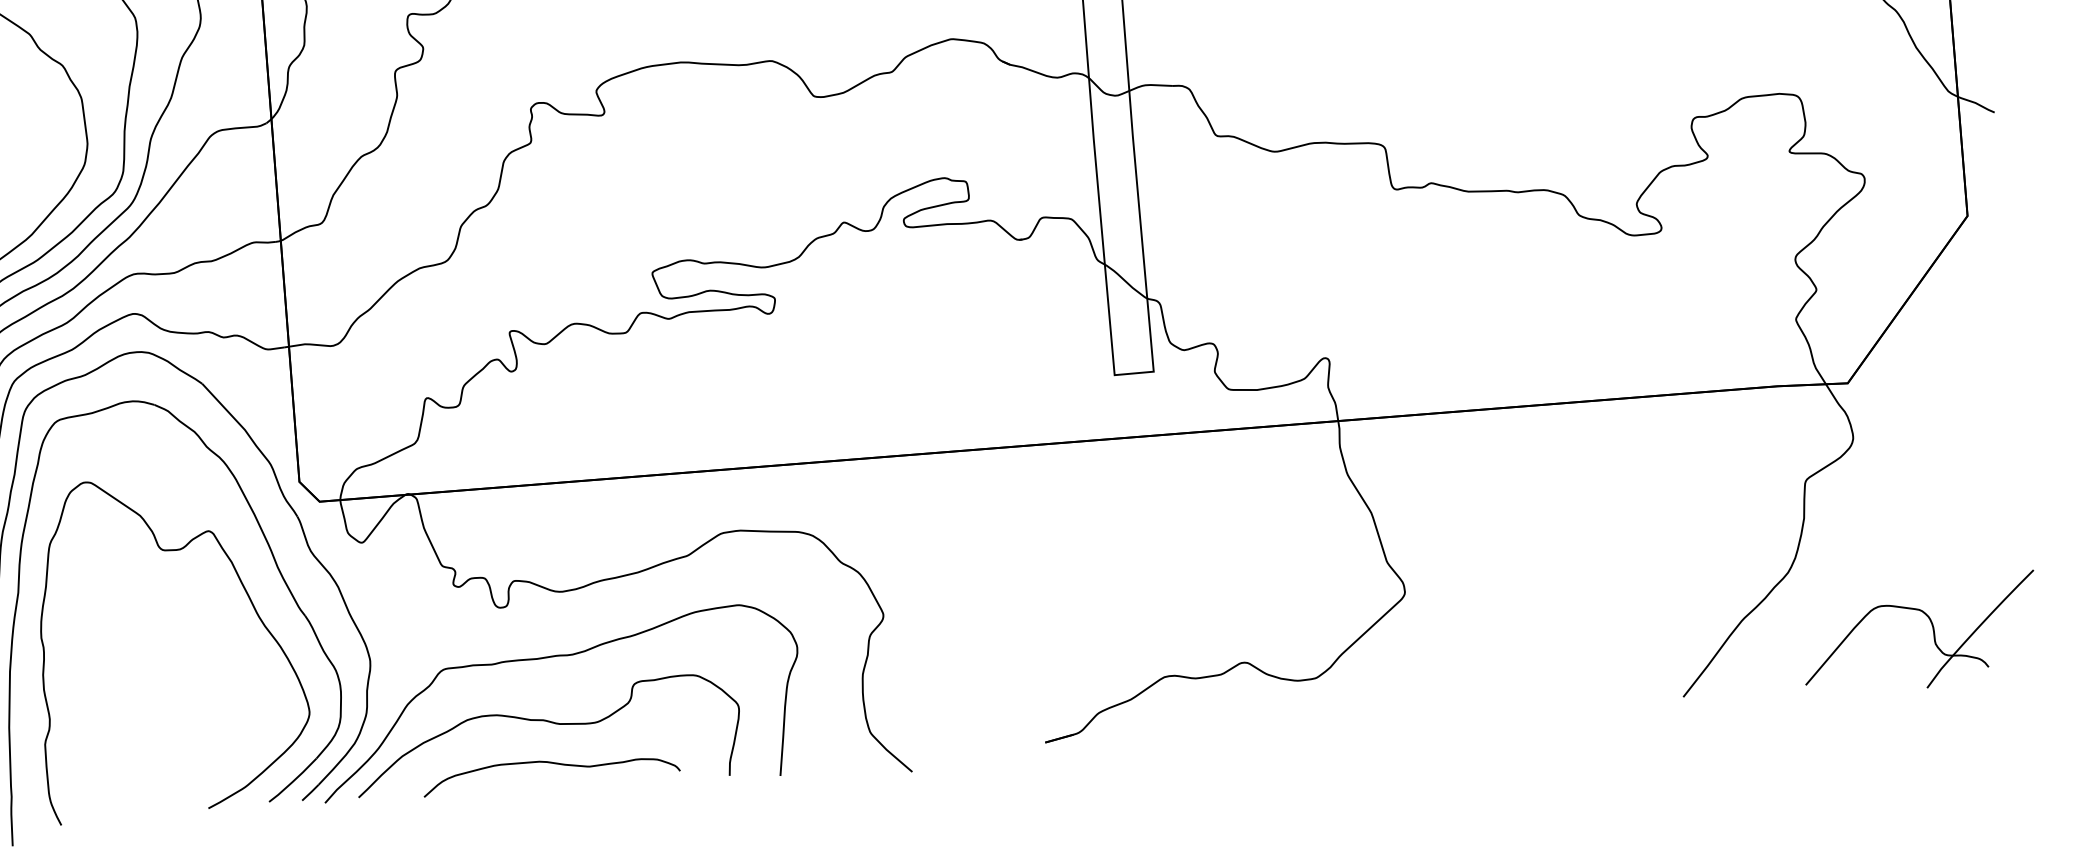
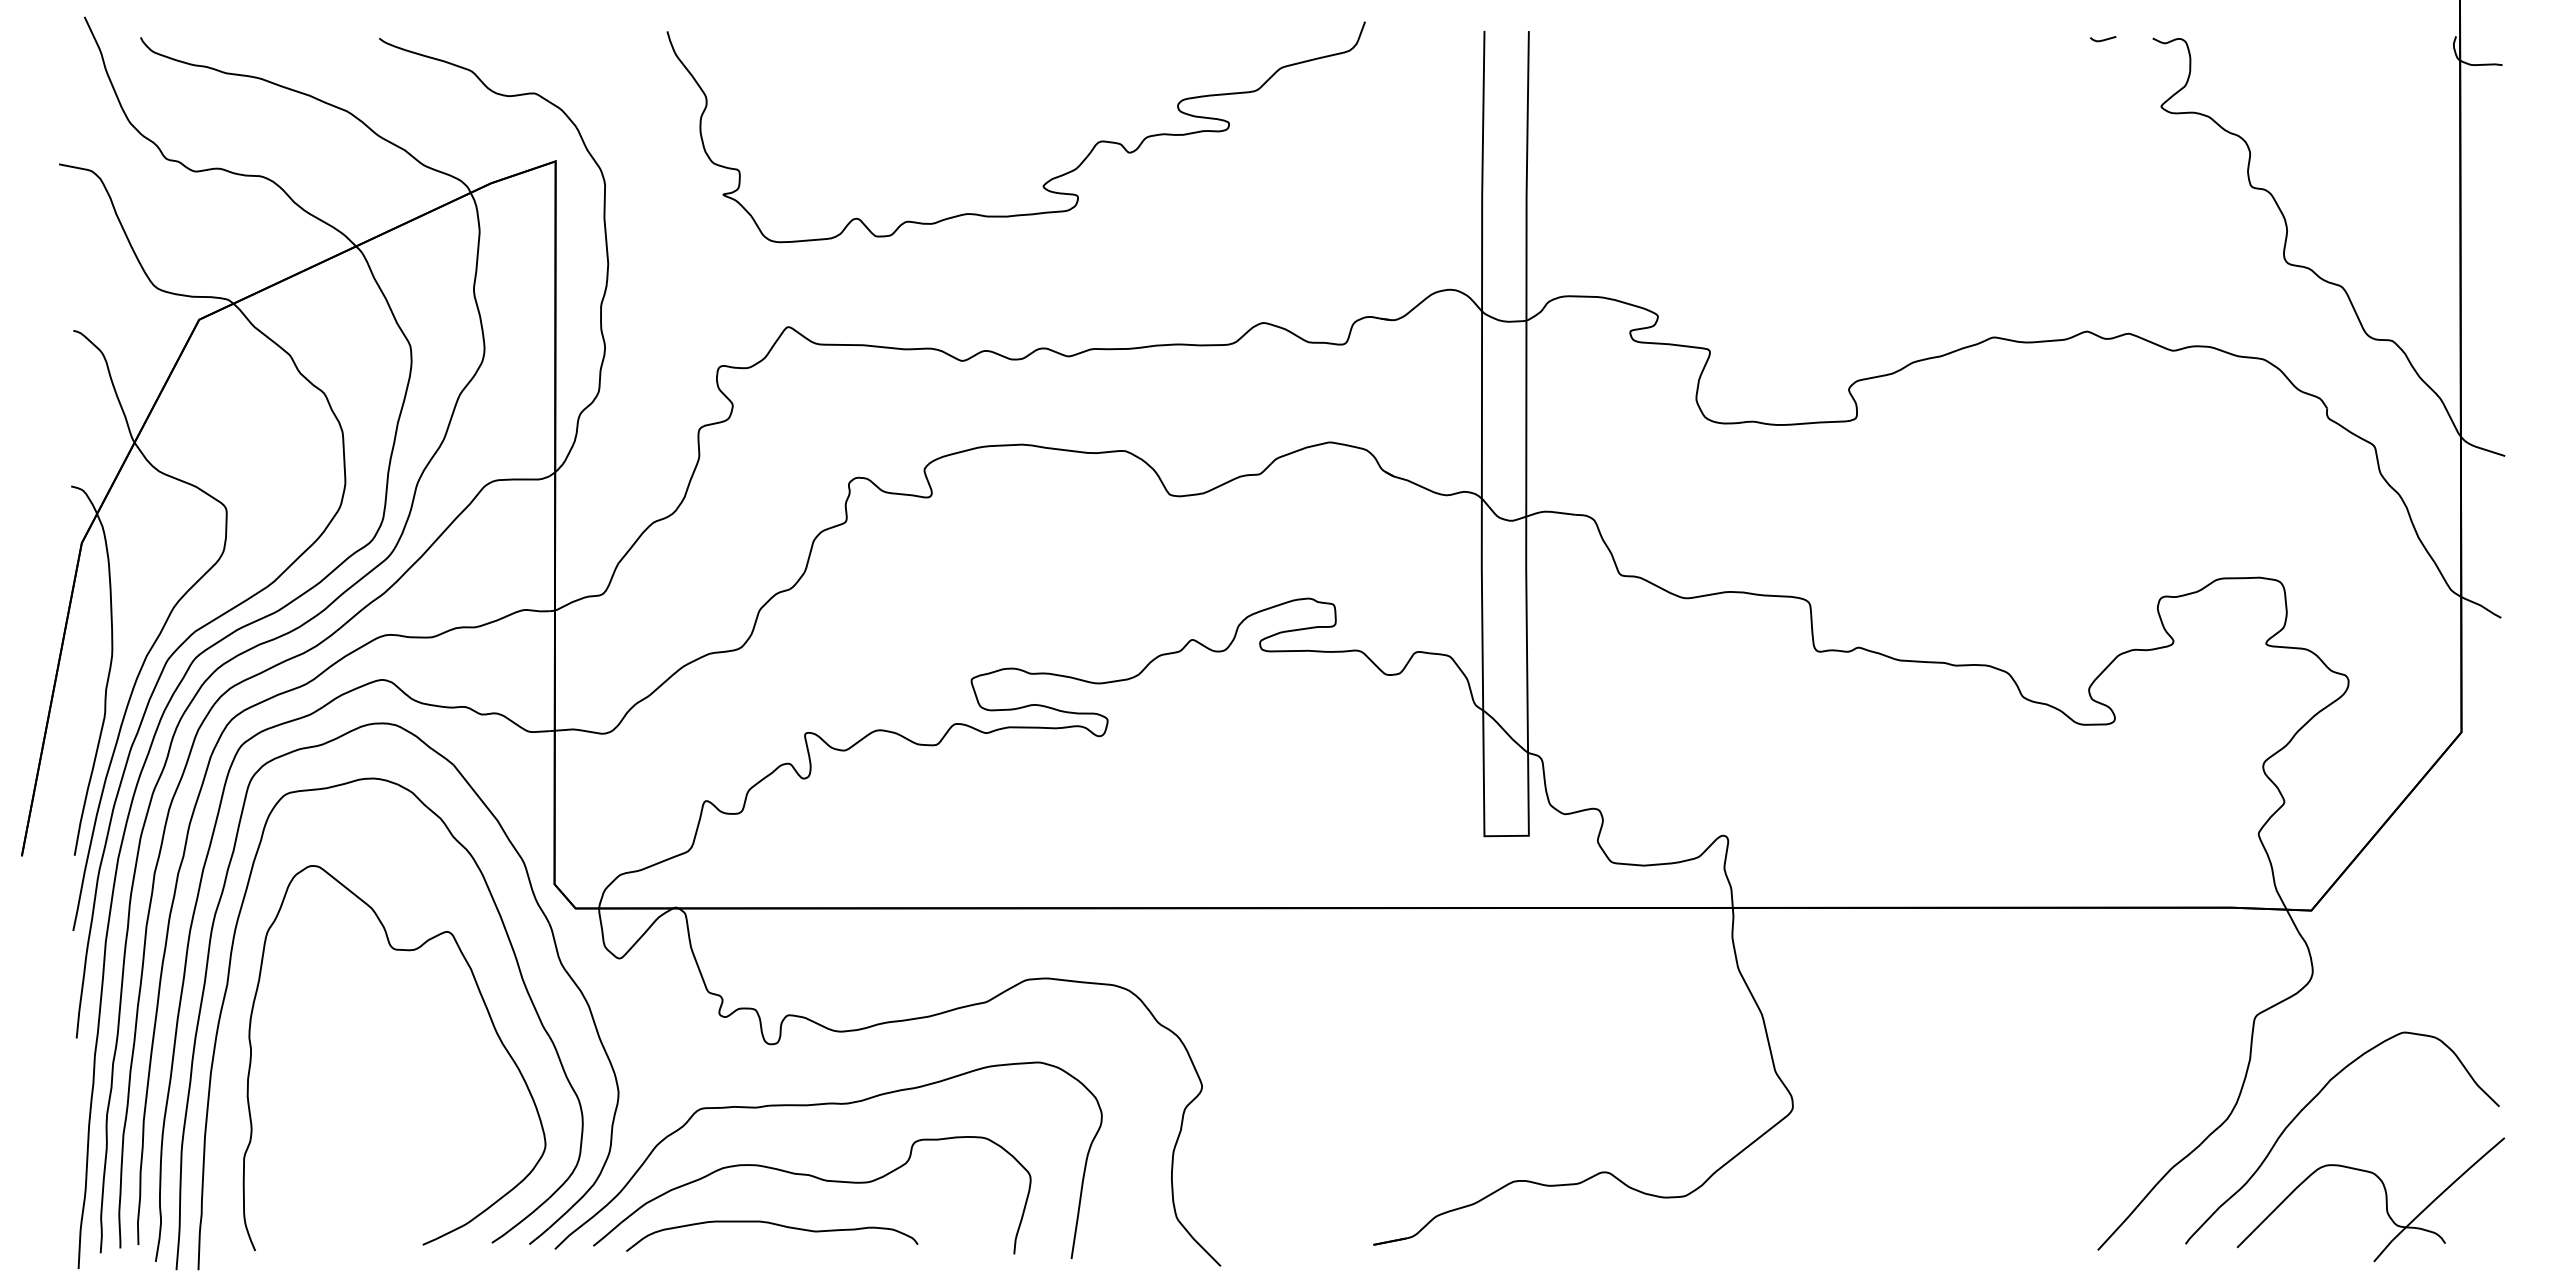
curve: (1861, 551) -> (2312, 1101), added
curve: (553, 764) -> (775, 1225), moved

